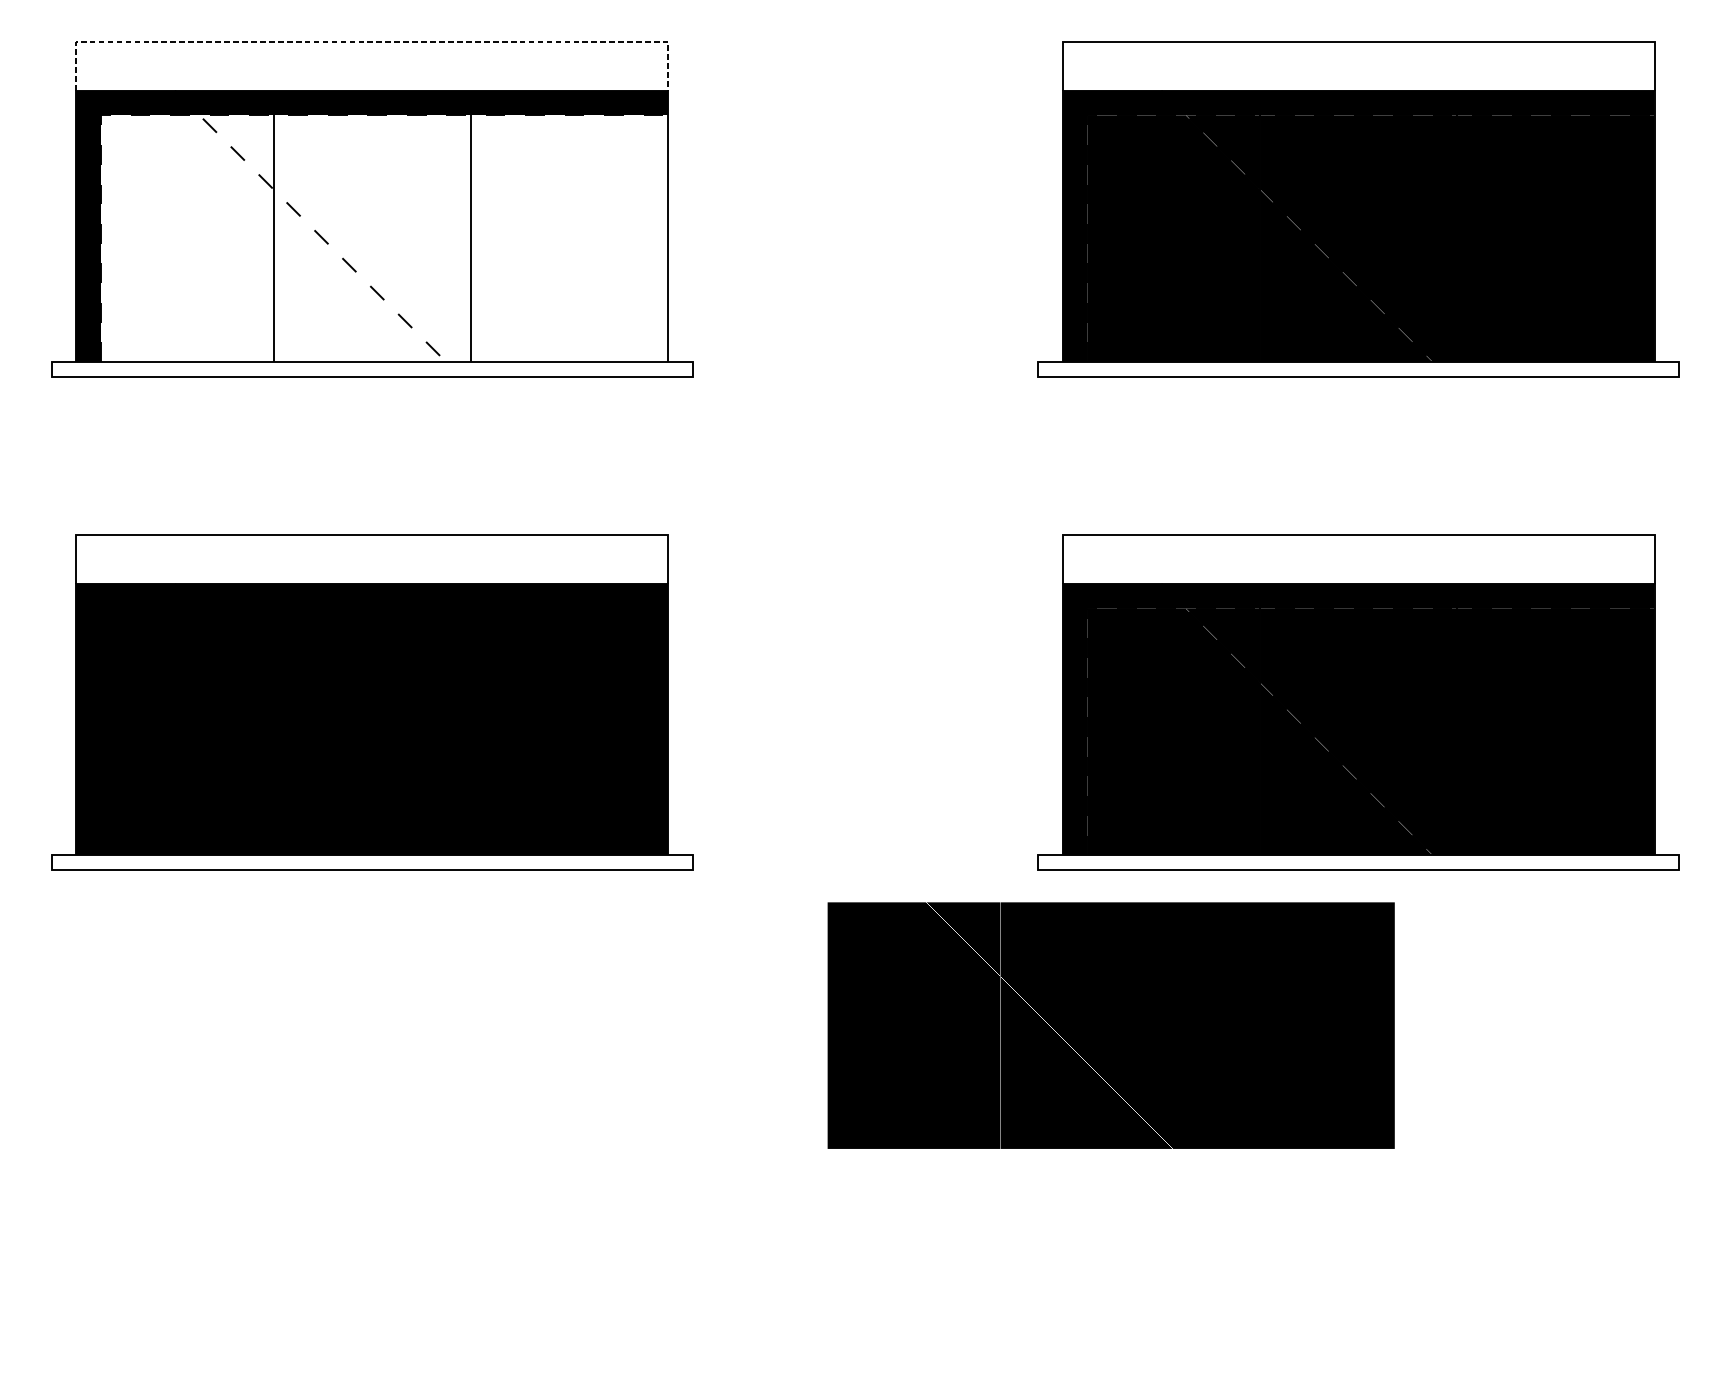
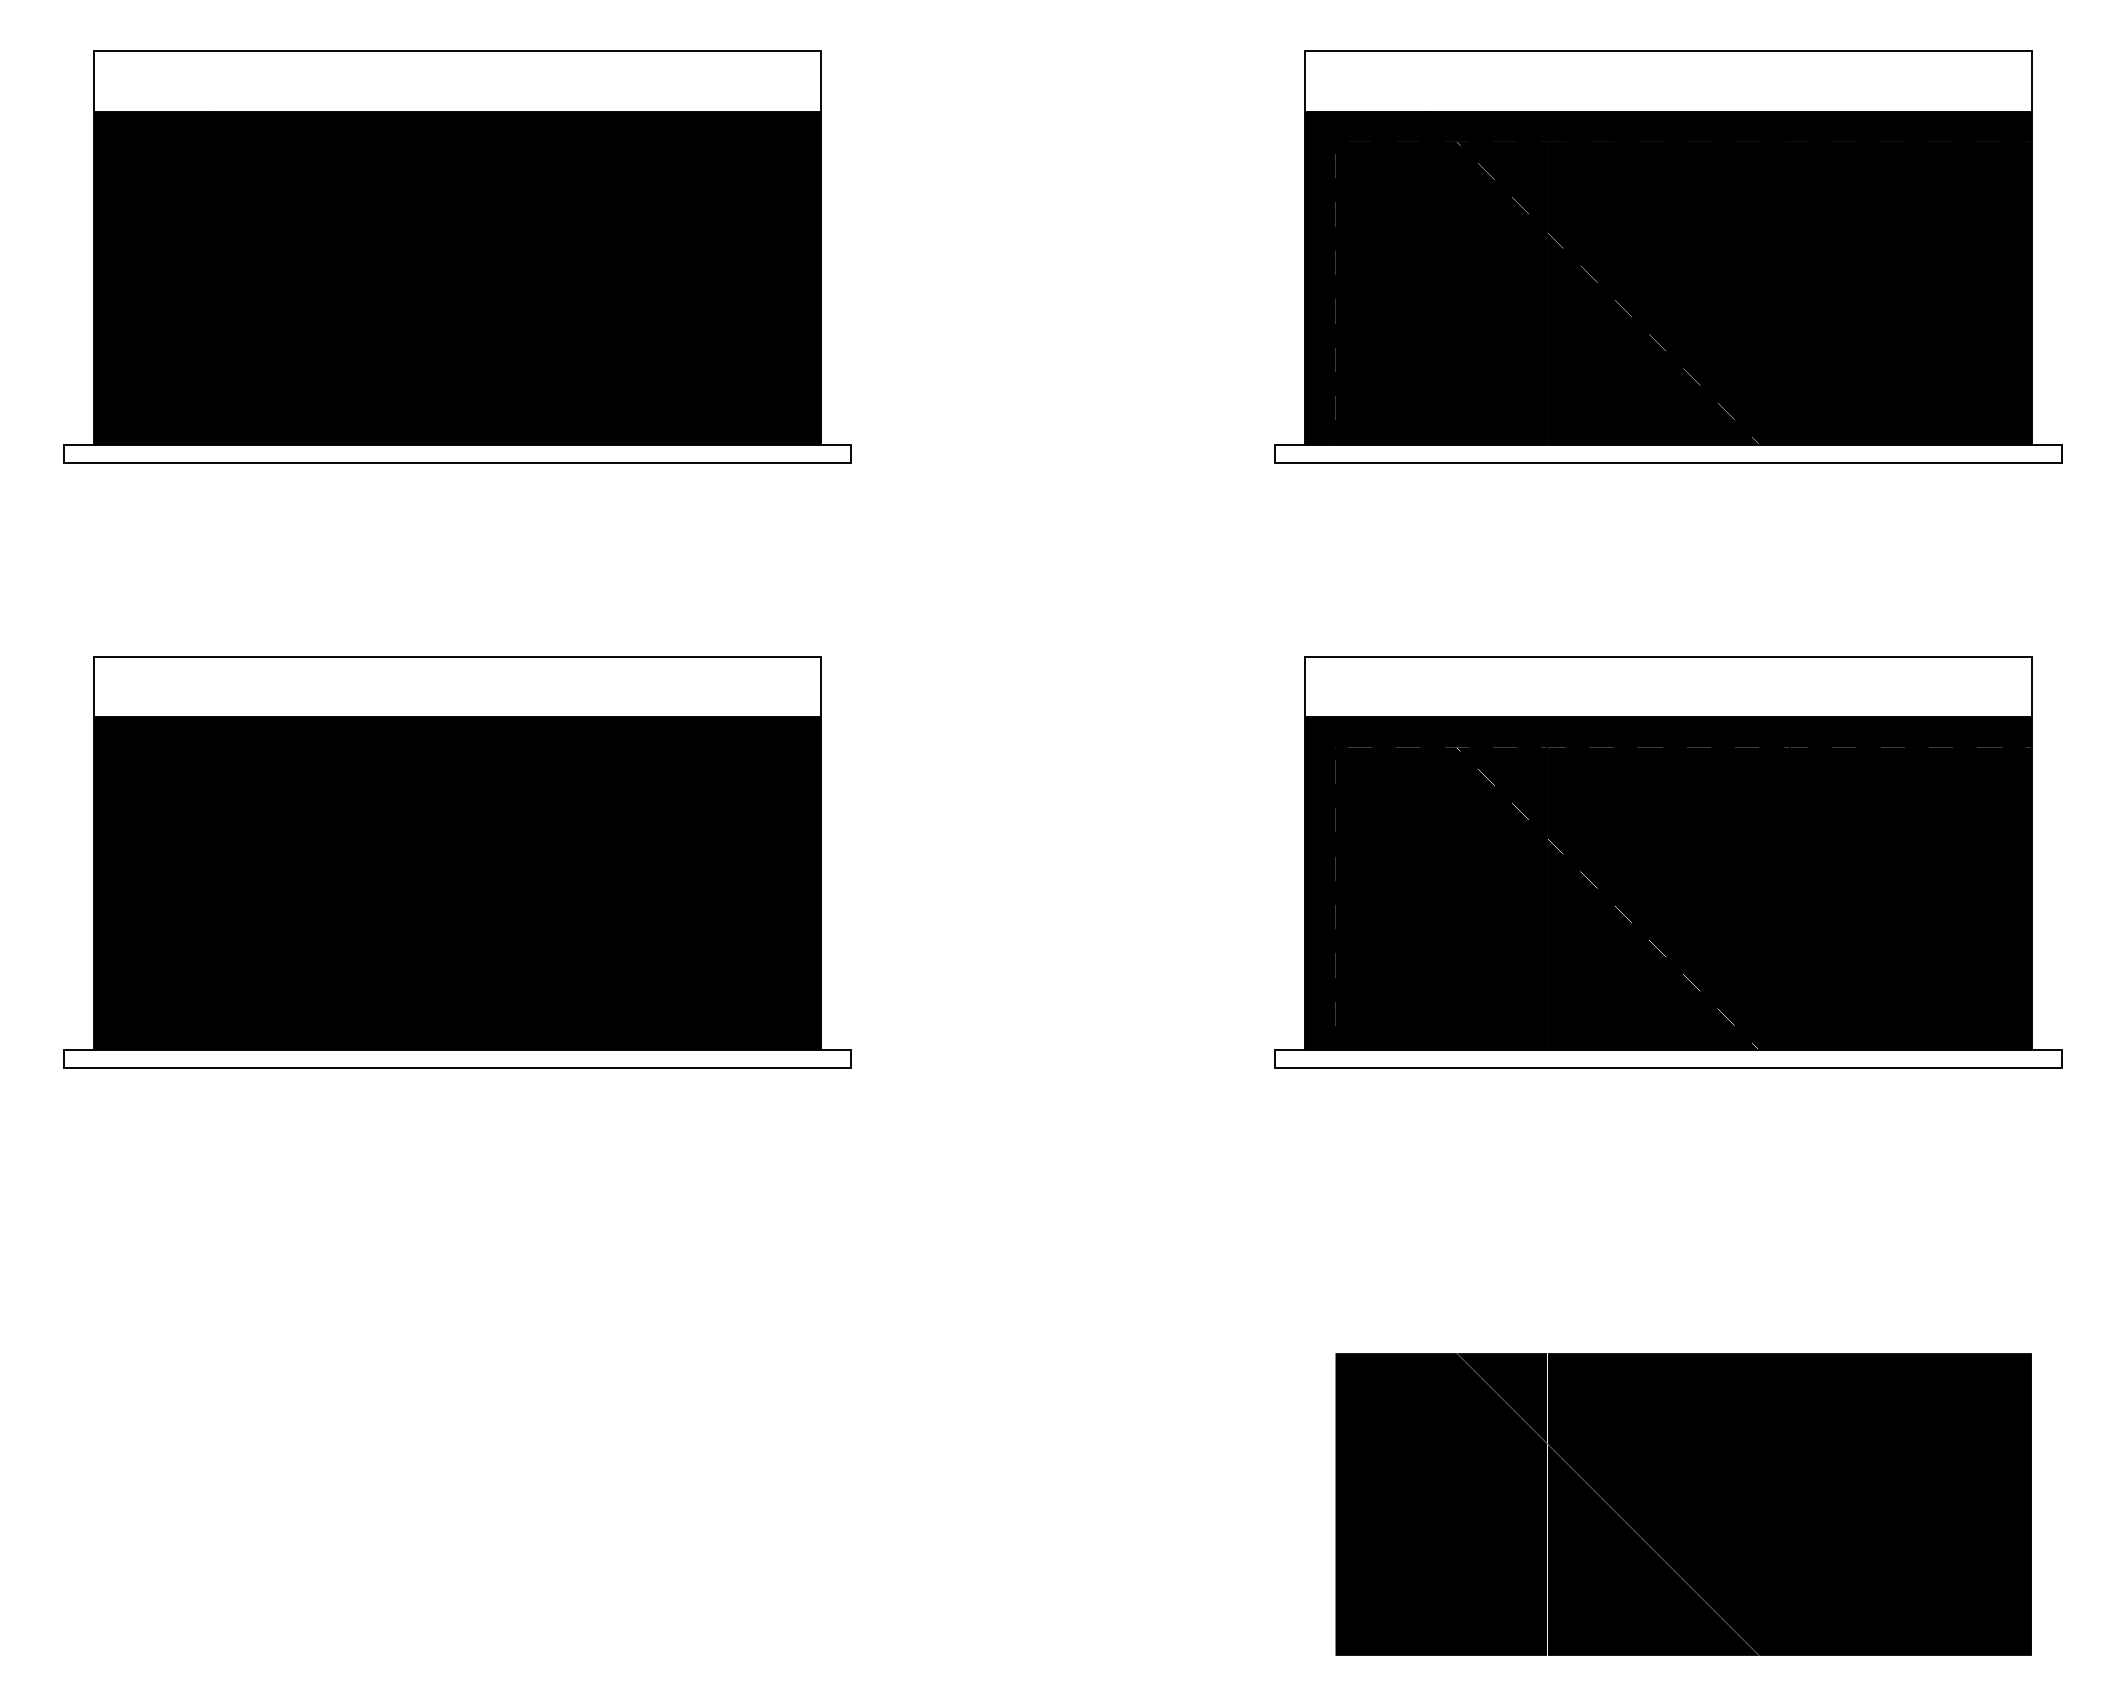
line: (372, 41) -> (457, 51), dashed -> solid
fill: (384, 238) -> (472, 292), added
part: (1111, 1025) -> (1683, 1504), moved

